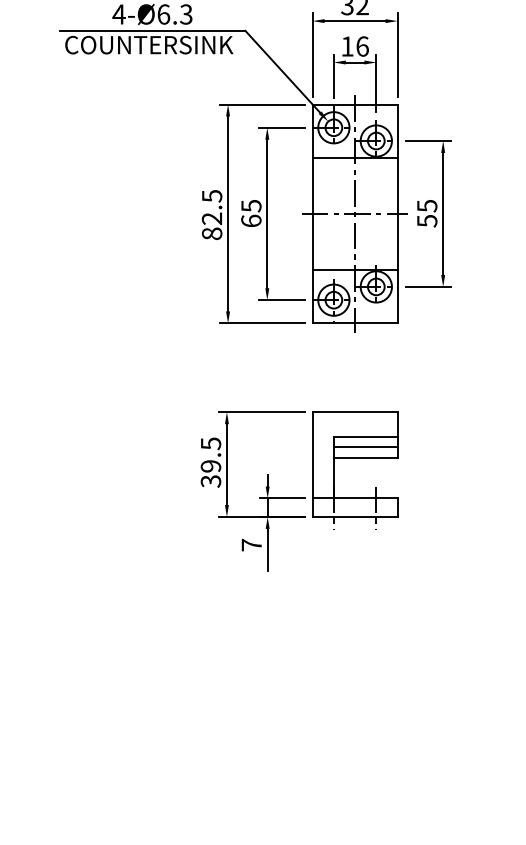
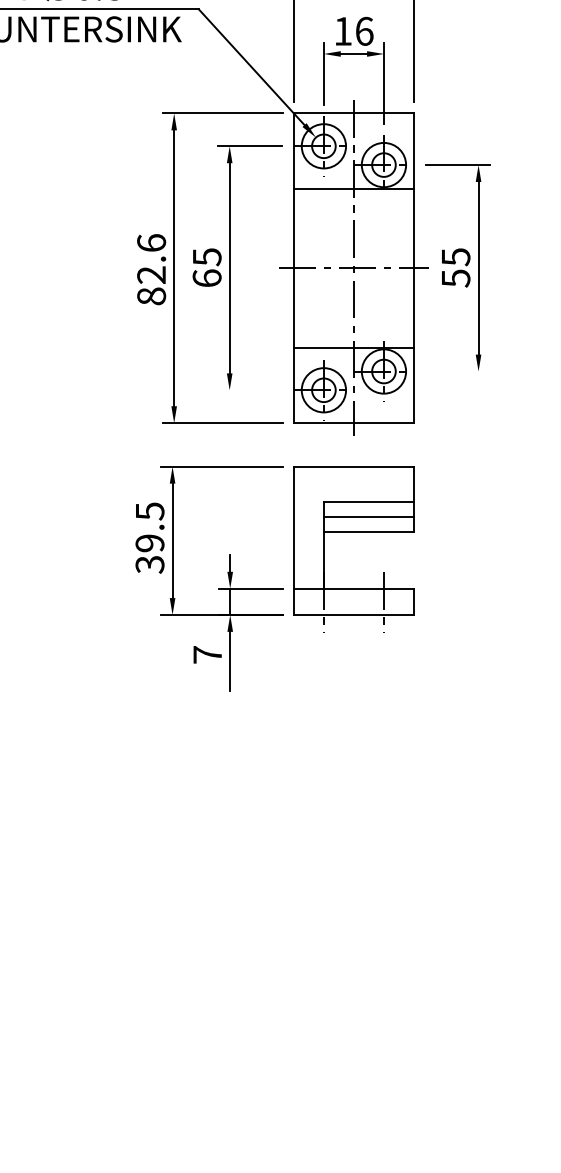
text: (211, 195) -> (150, 242), 82.5 -> 82.6
line: (428, 286) -> (457, 370), removed
line: (281, 300) -> (249, 390), removed
part: (299, 491) -> (275, 578), moved

